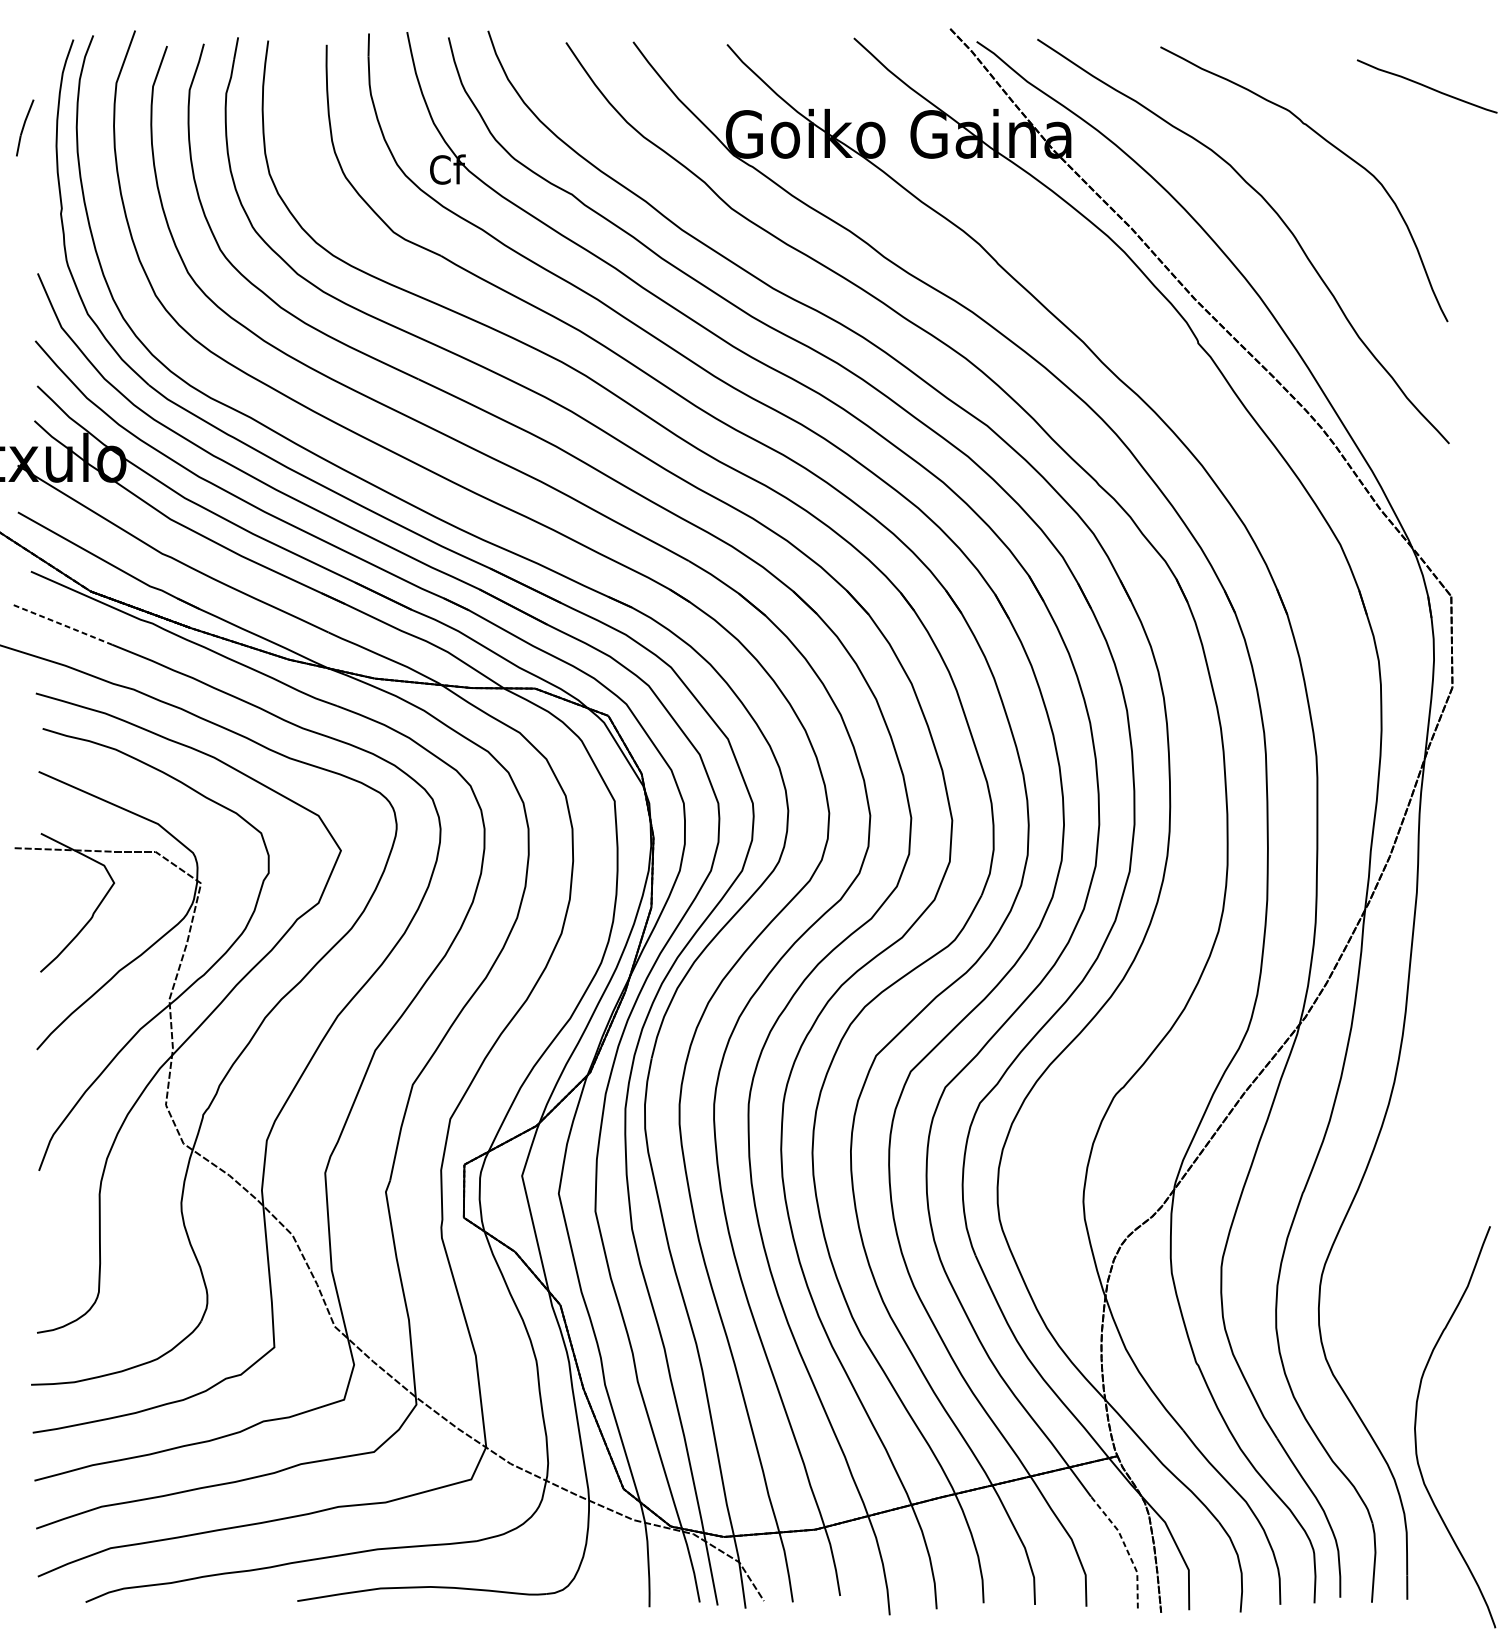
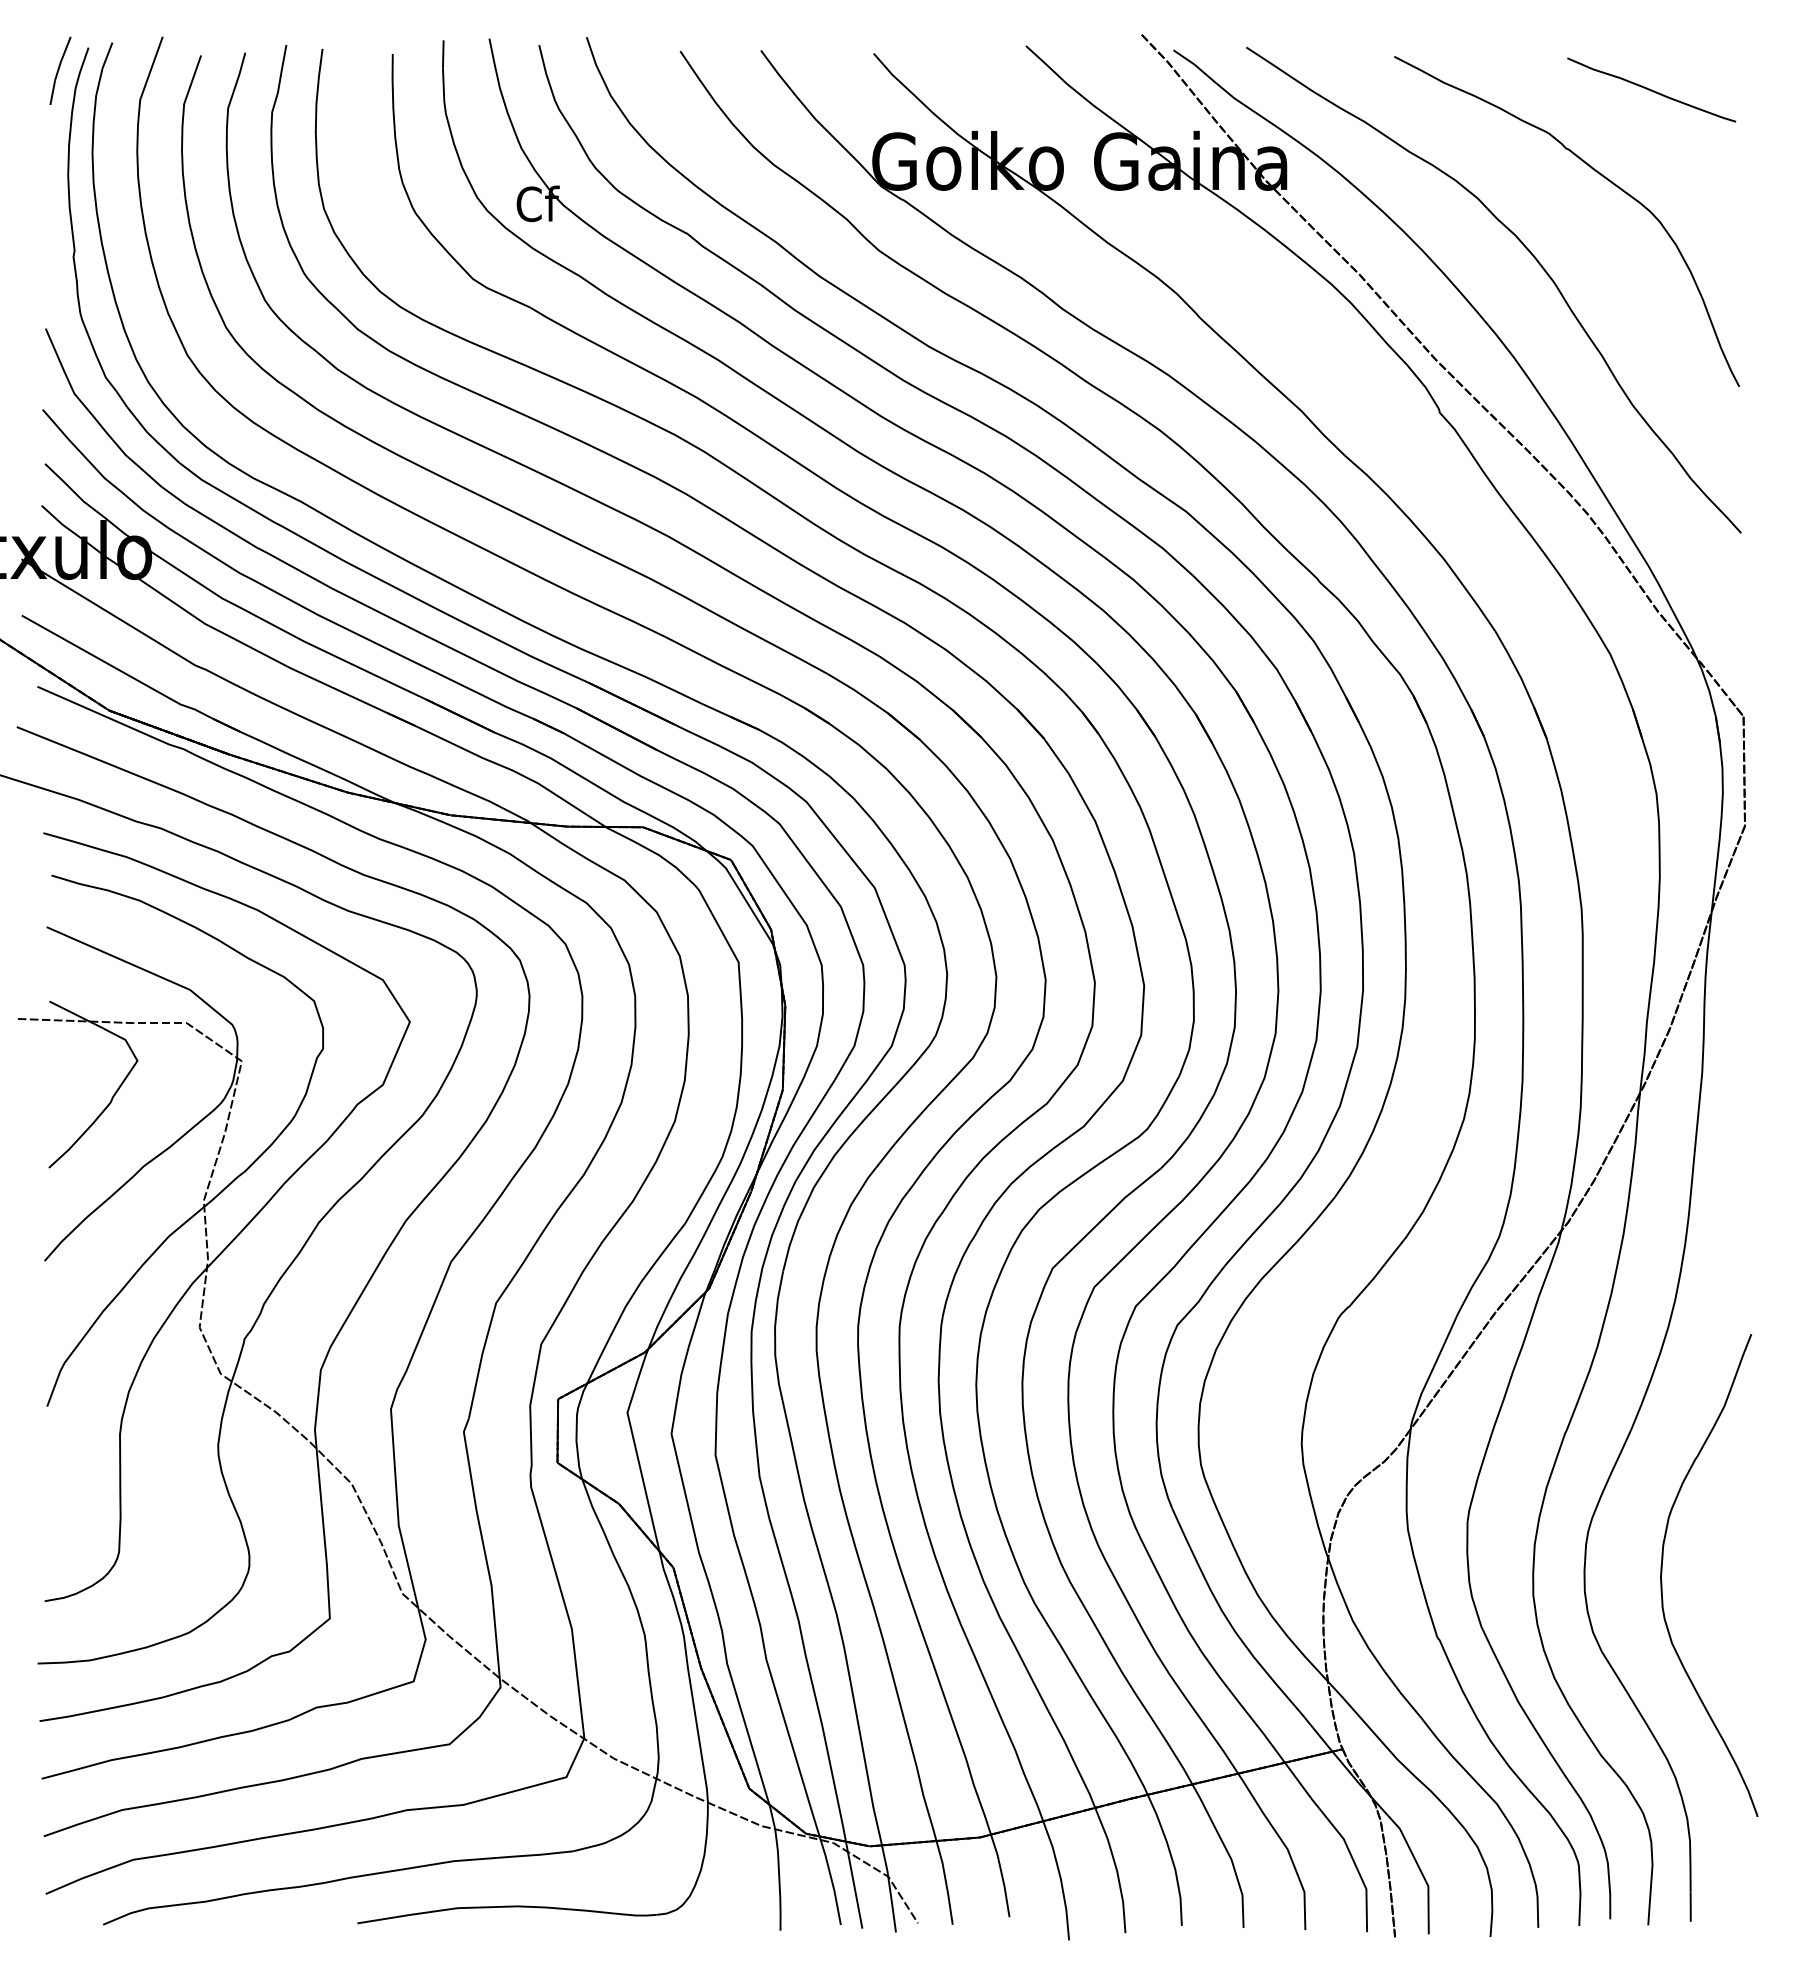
curve: (1427, 86) -> (1651, 89), moved
part: (25, 127) -> (60, 70), moved
line: (64, 625) -> (77, 751), dashed -> solid
curve: (1416, 1425) -> (1662, 1573), moved
line: (1126, 1547) -> (1353, 1859), dashed -> solid

